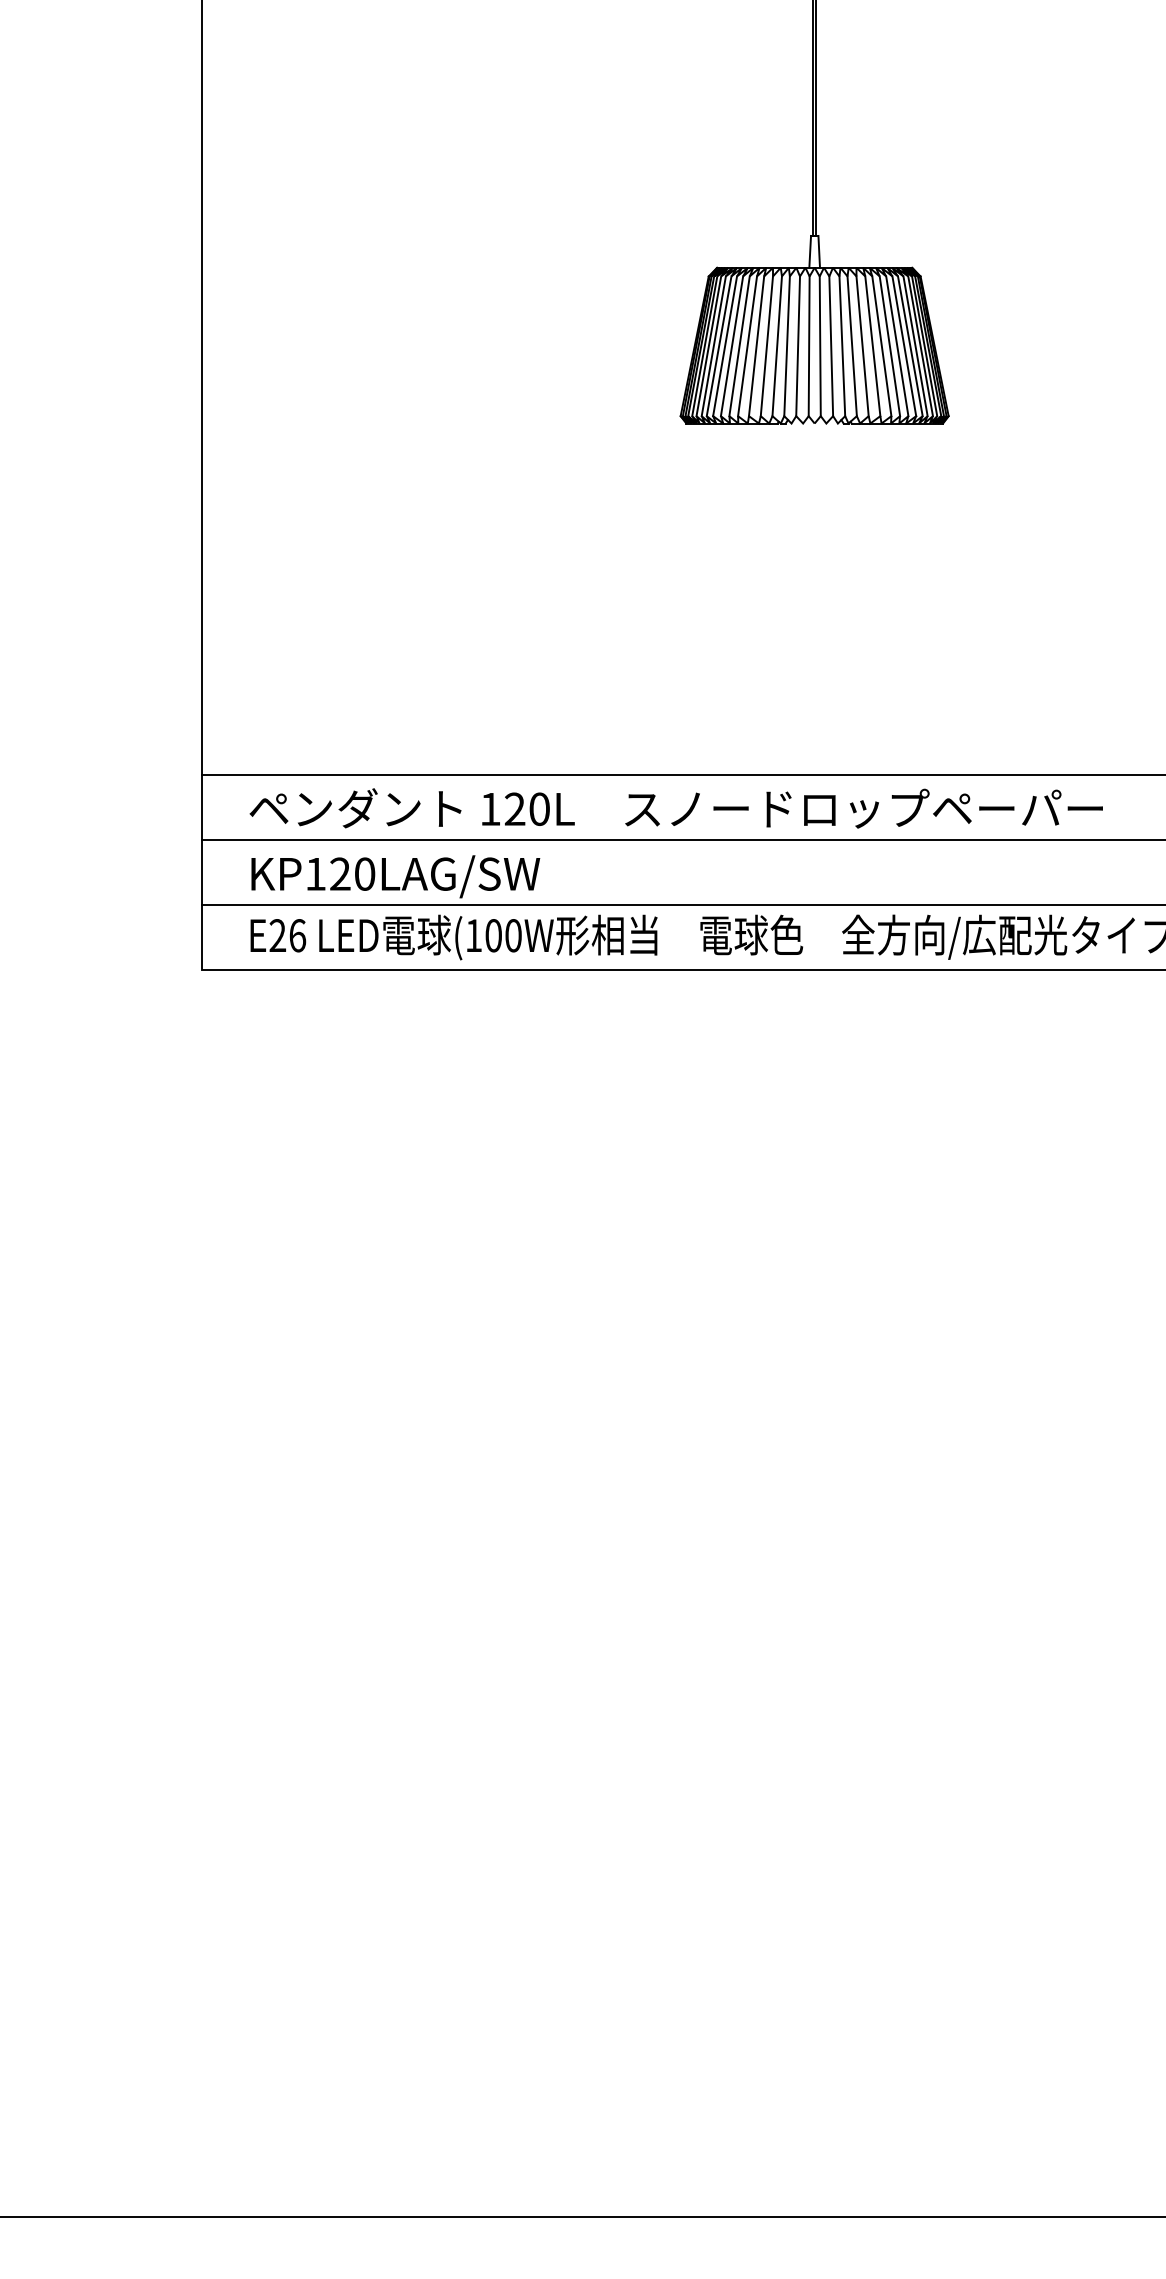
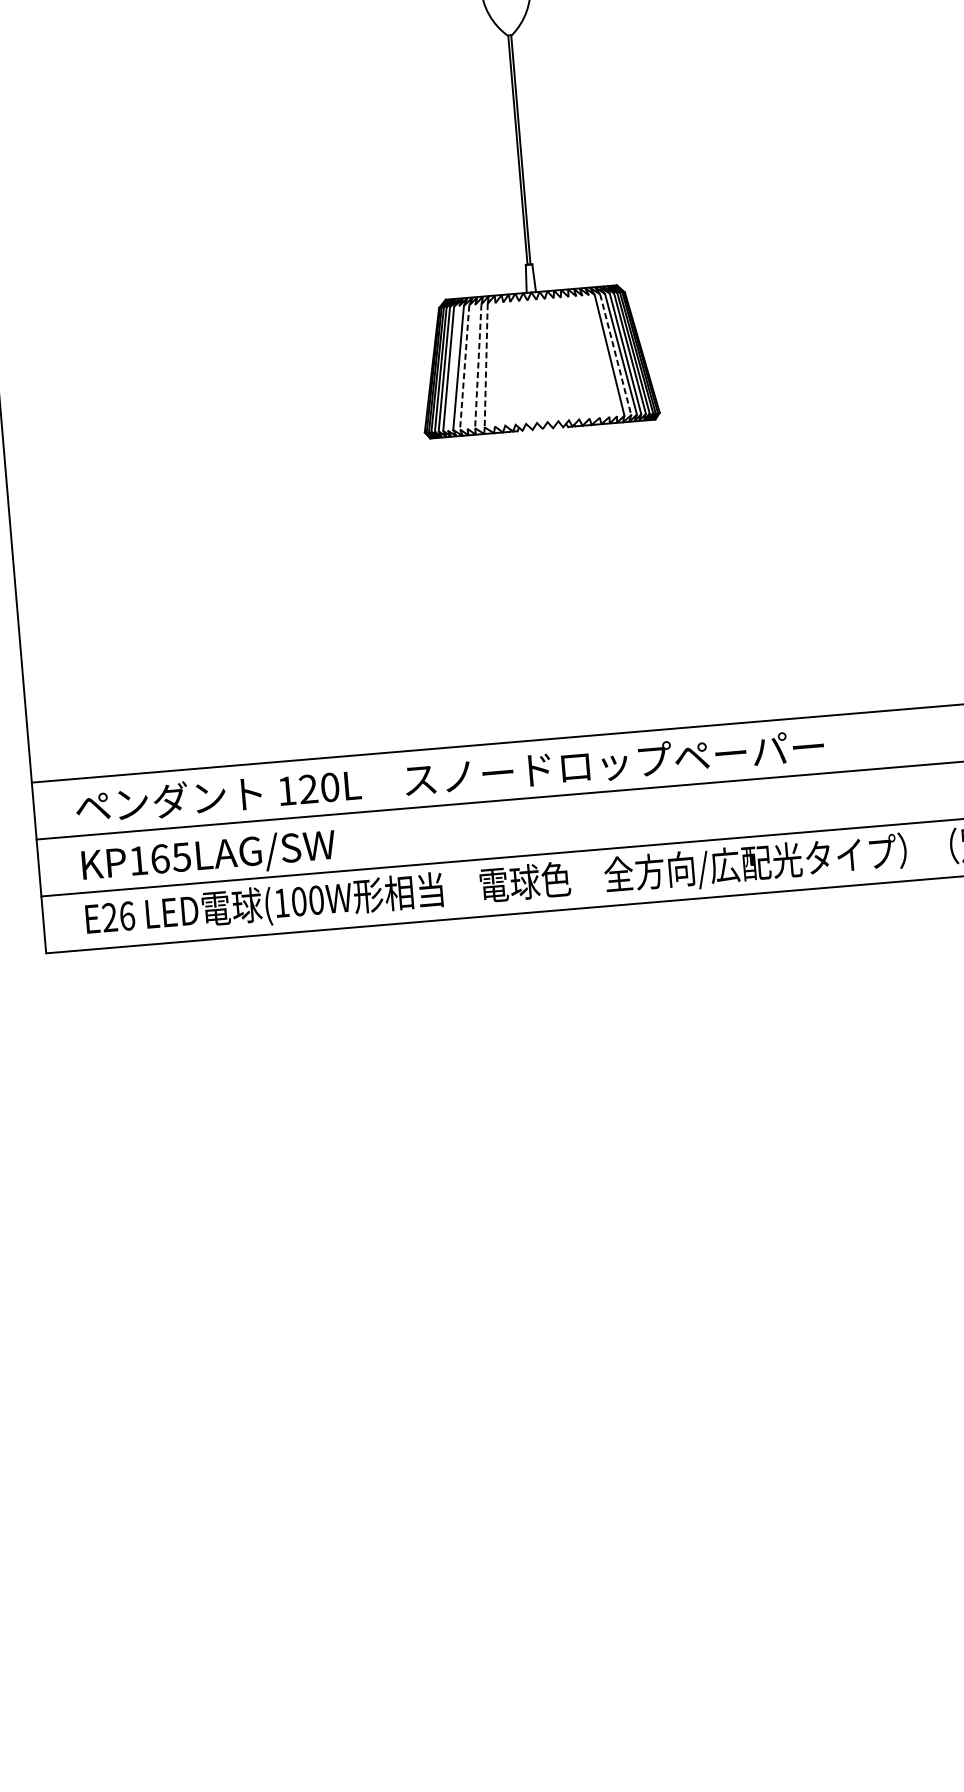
line: (718, 346) -> (452, 368), removed
line: (732, 346) -> (465, 367), solid -> dashed
line: (739, 346) -> (471, 367), removed
line: (747, 346) -> (478, 366), solid -> dashed
line: (756, 346) -> (486, 365), solid -> dashed
line: (766, 346) -> (494, 365), removed
line: (776, 346) -> (503, 364), removed
line: (786, 346) -> (512, 363), removed
line: (798, 346) -> (522, 362), removed
line: (808, 346) -> (531, 362), removed
line: (819, 346) -> (541, 361), removed
line: (831, 346) -> (551, 360), removed
line: (842, 346) -> (561, 359), removed
line: (851, 346) -> (569, 358), removed
line: (862, 346) -> (579, 358), removed
line: (872, 346) -> (587, 357), removed
line: (881, 346) -> (595, 356), removed
line: (889, 346) -> (602, 356), removed
line: (904, 346) -> (615, 354), solid -> dashed
text: (352, 873) -> (170, 857), KP120LAG/SW -> KP165LAG/SW

